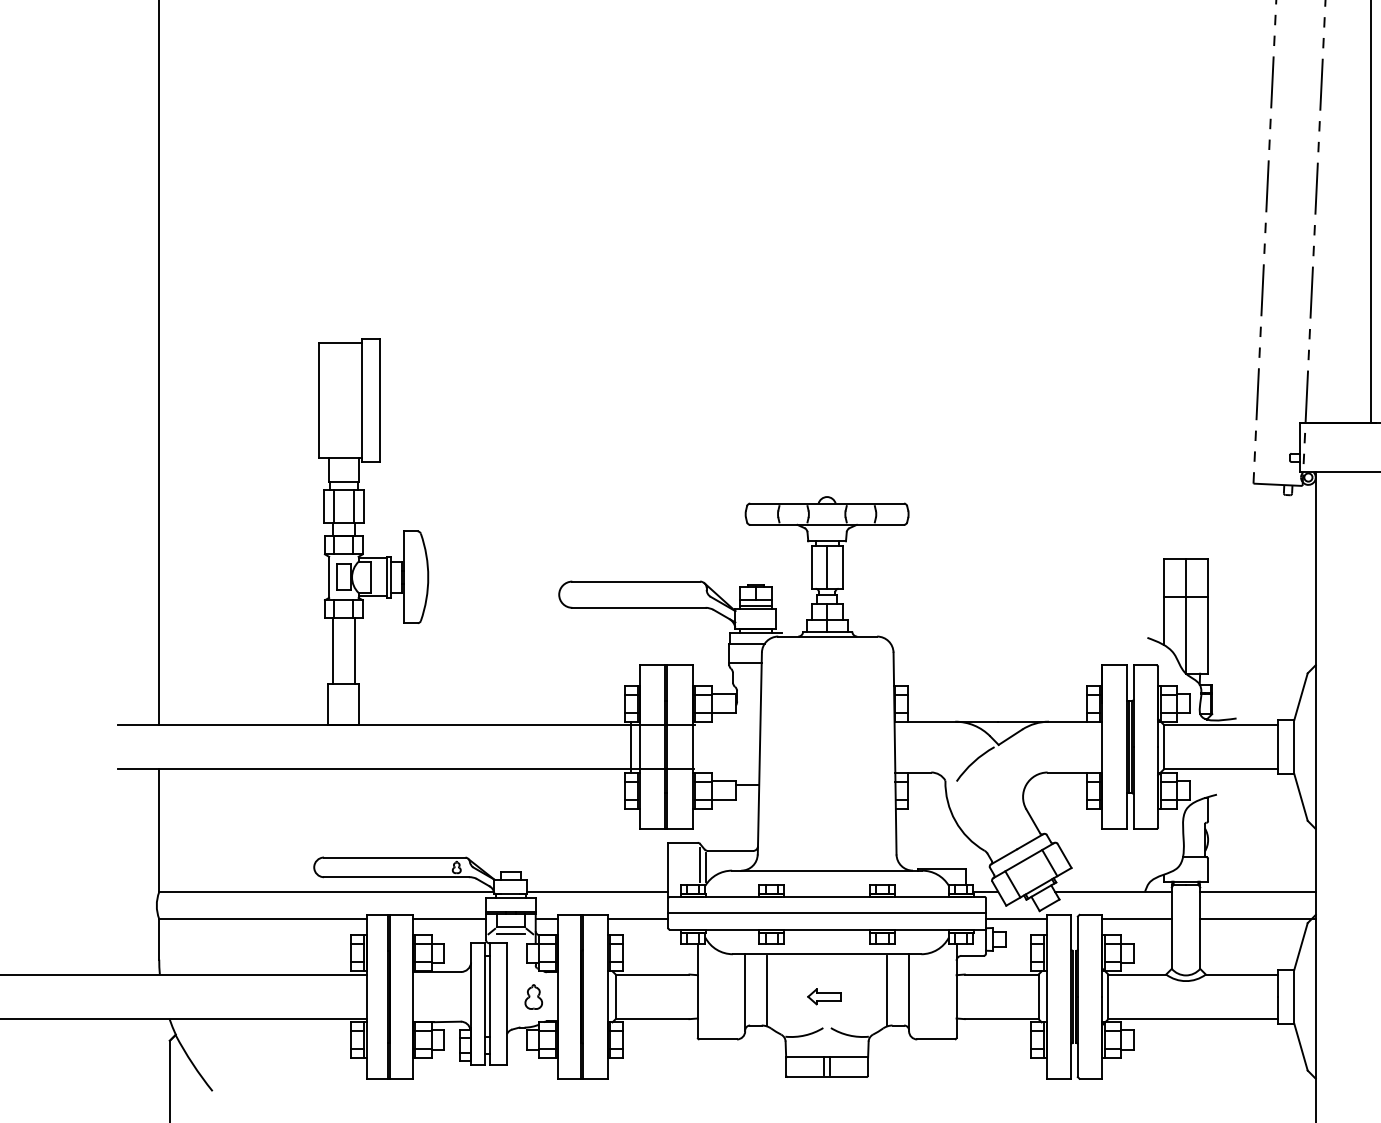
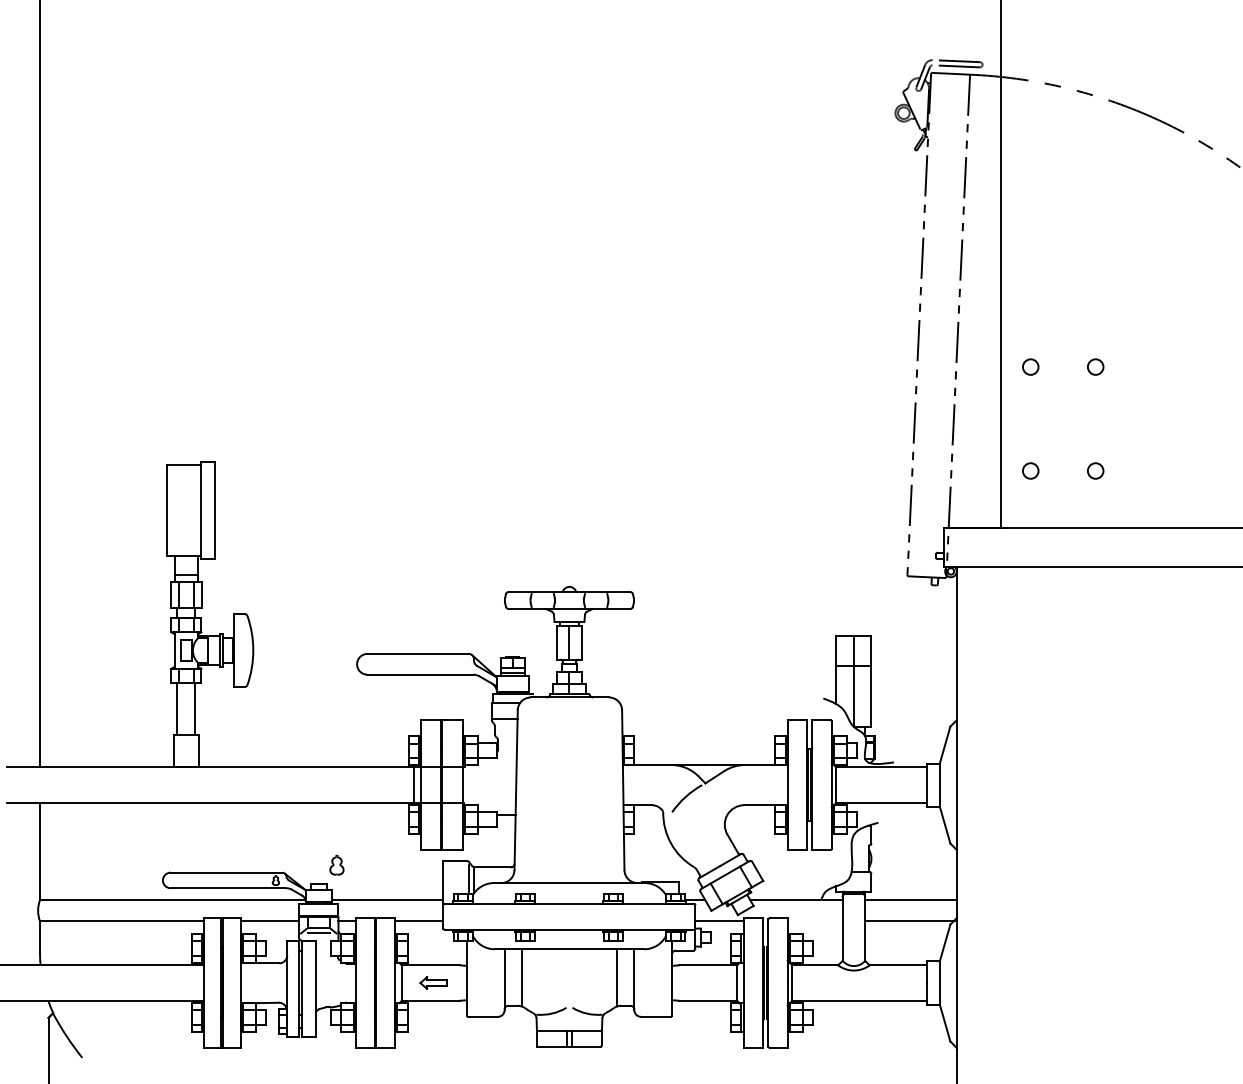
line: (827, 912) -> (569, 916), removed
line: (1136, 919) -> (814, 921), removed
part: (533, 996) -> (336, 864), moved
part: (824, 996) -> (433, 982), moved

